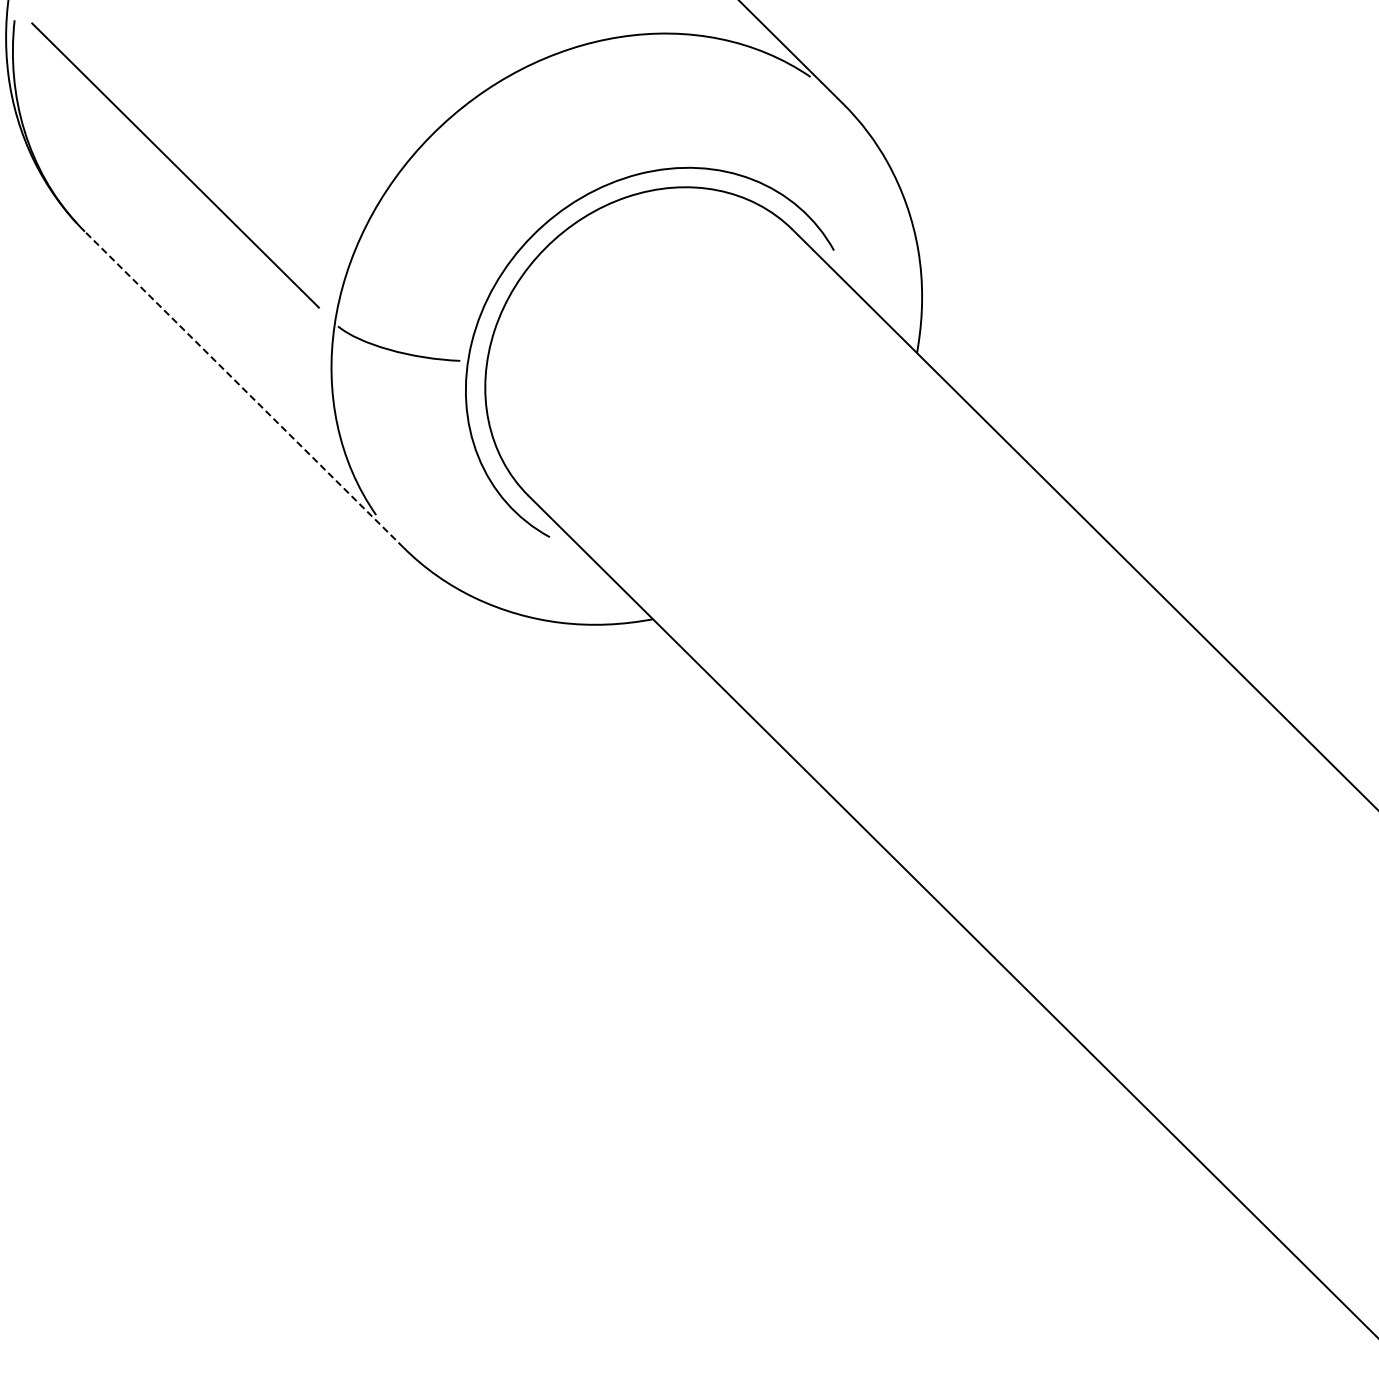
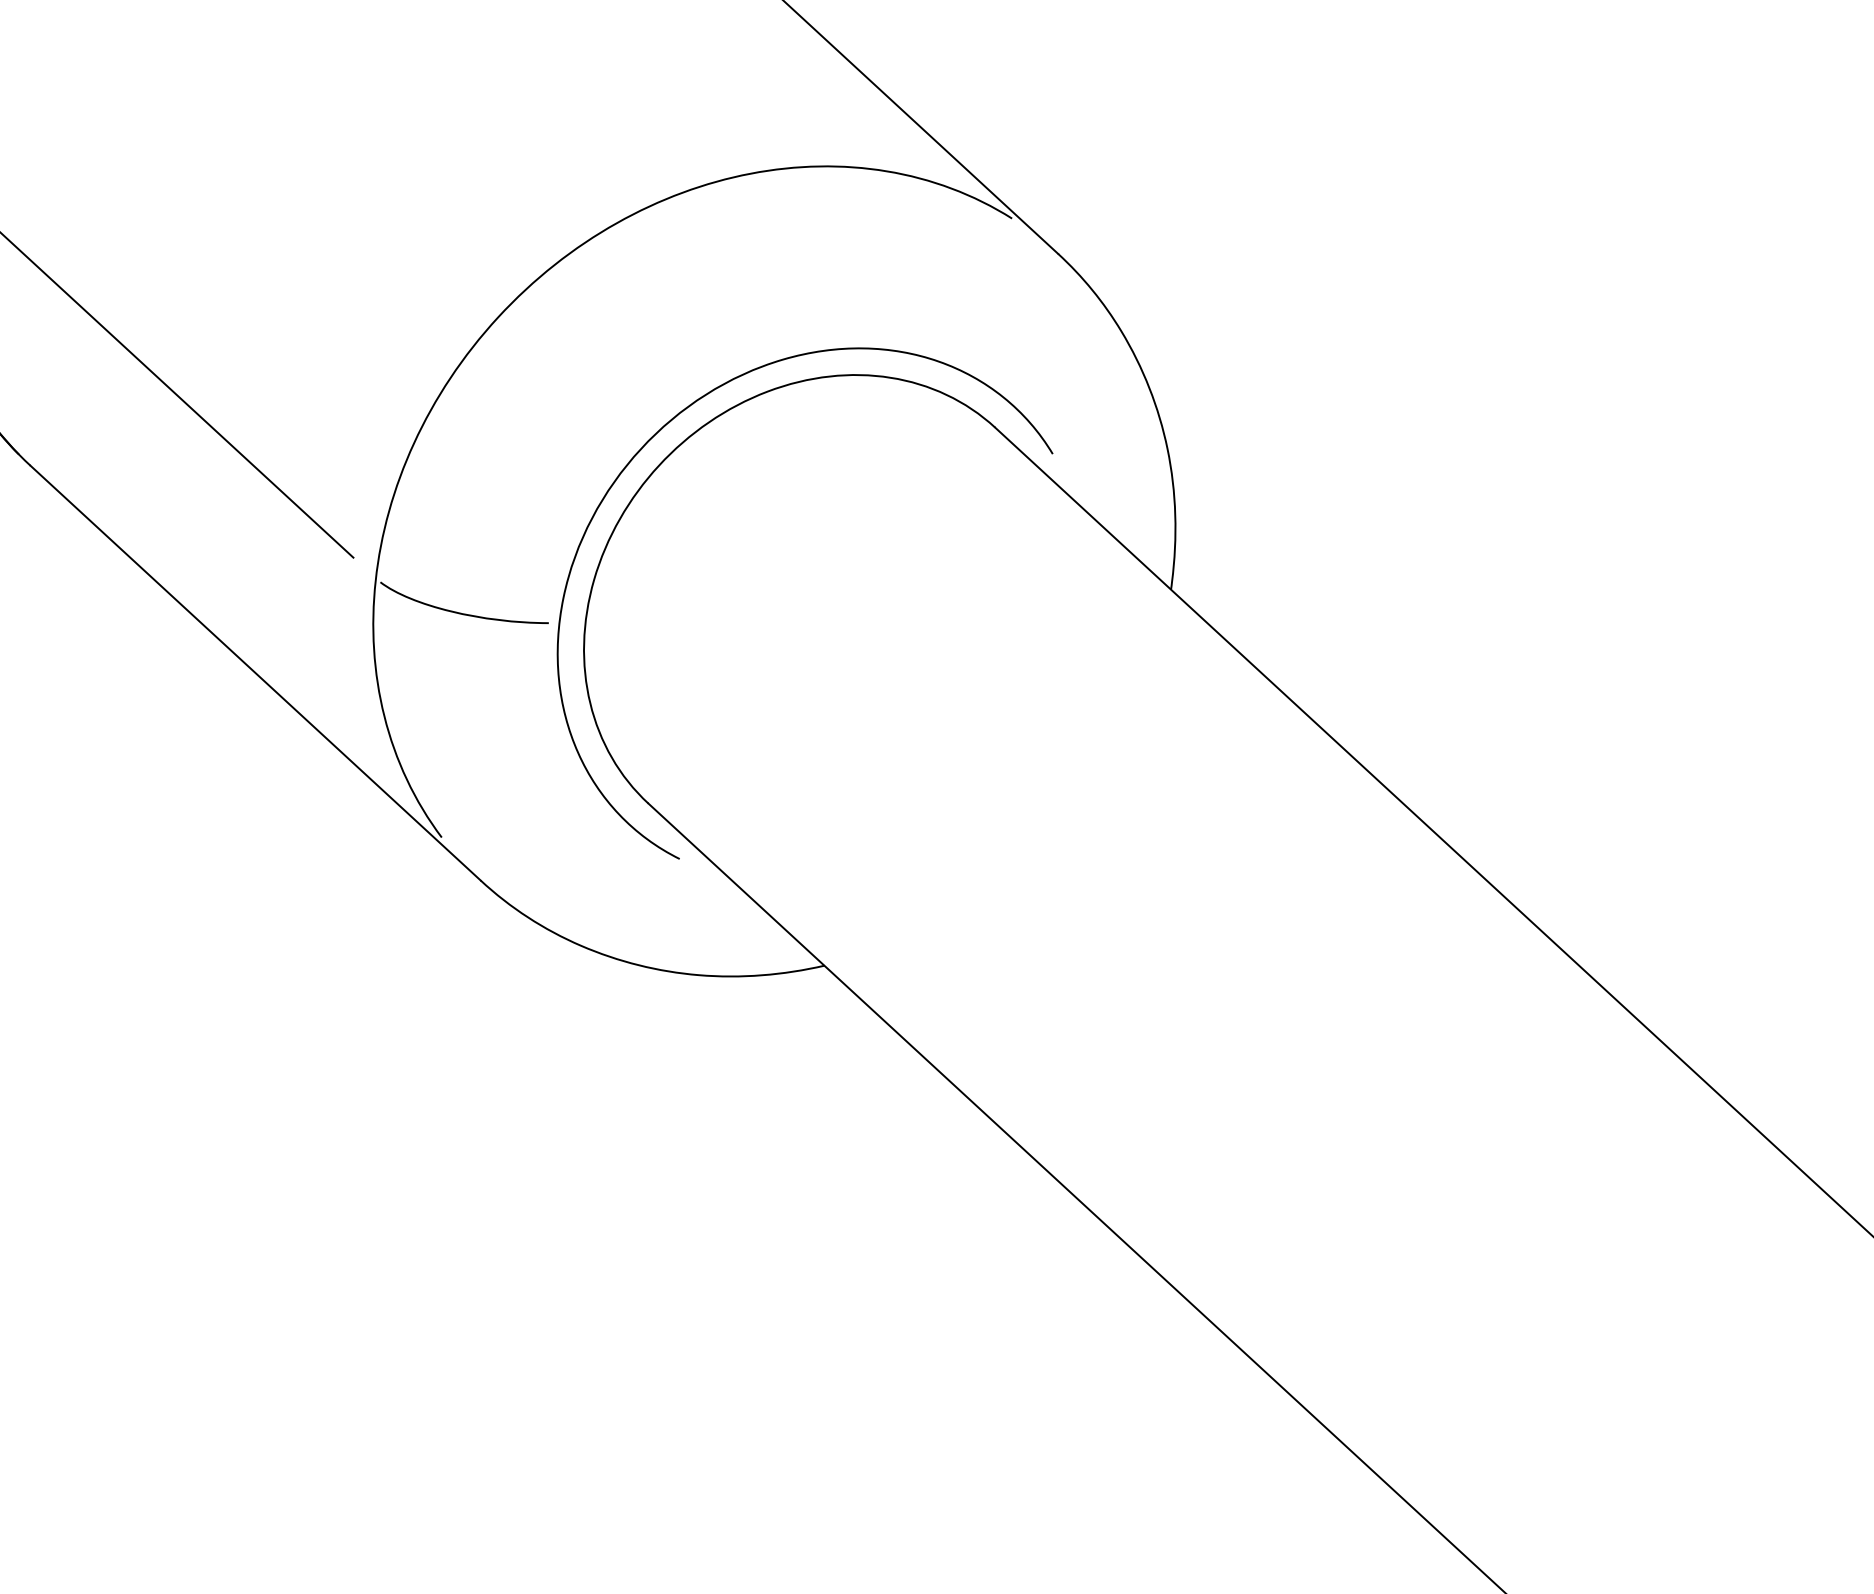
line: (243, 389) -> (254, 673), dashed -> solid

